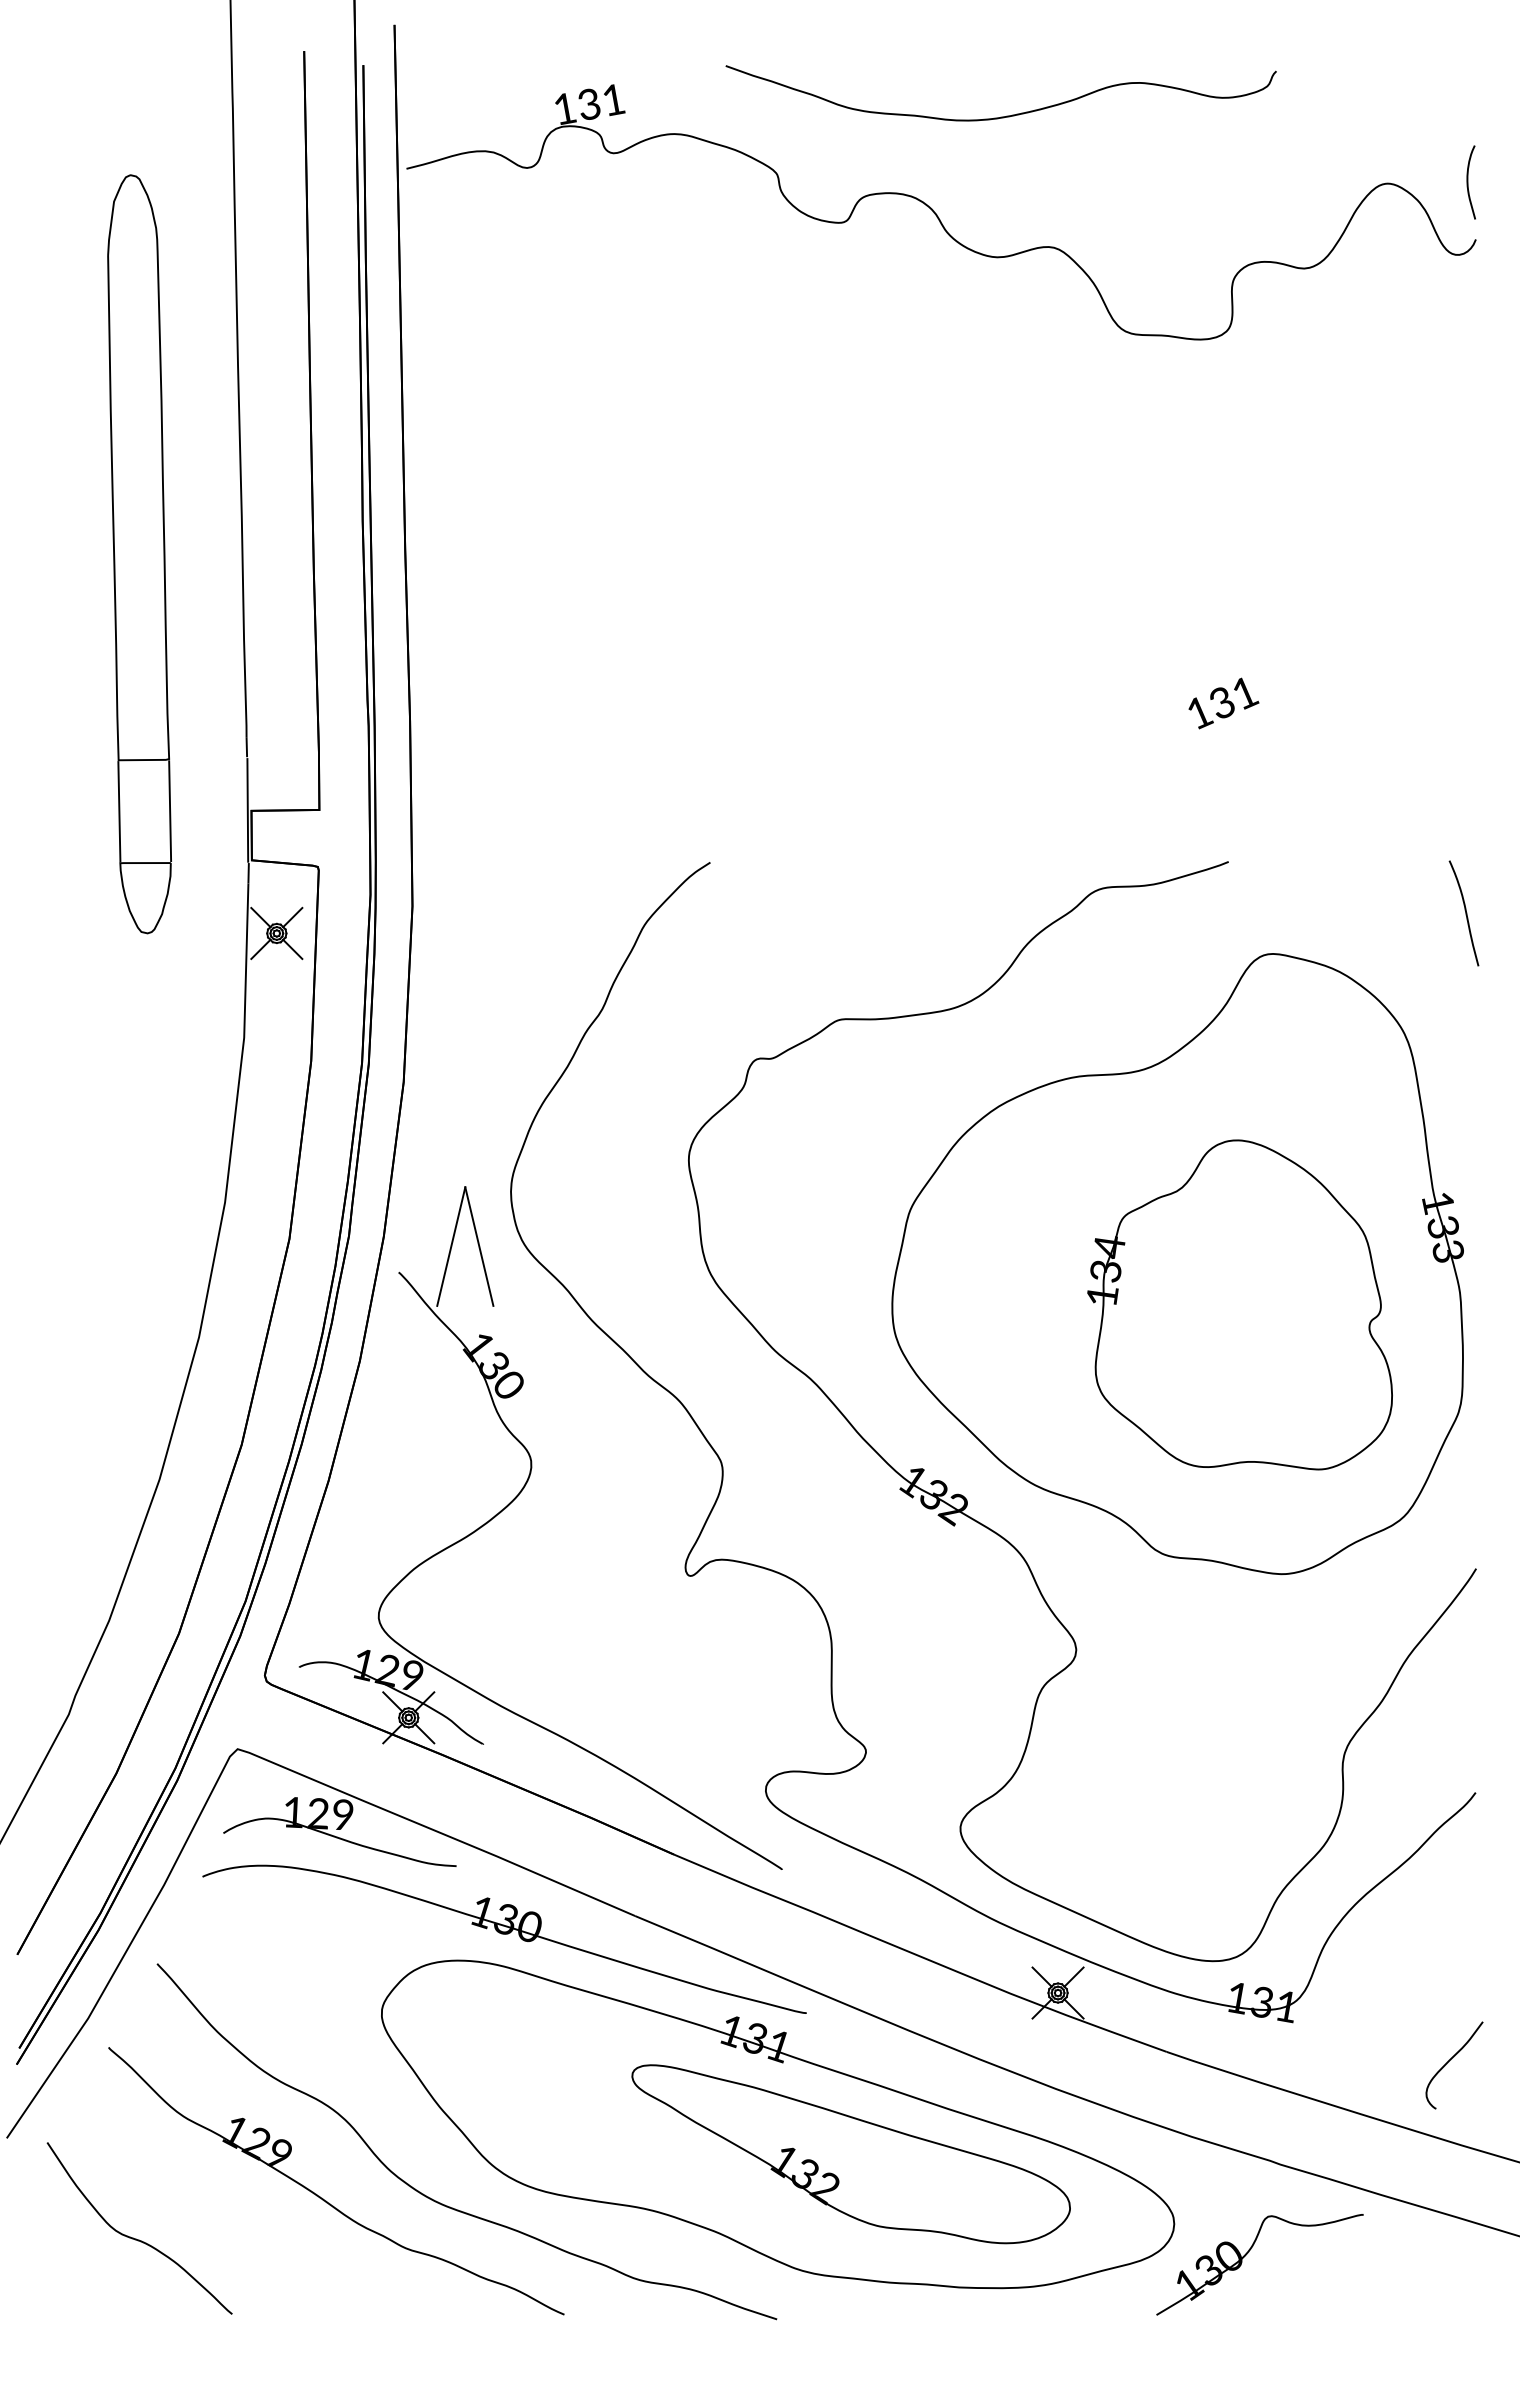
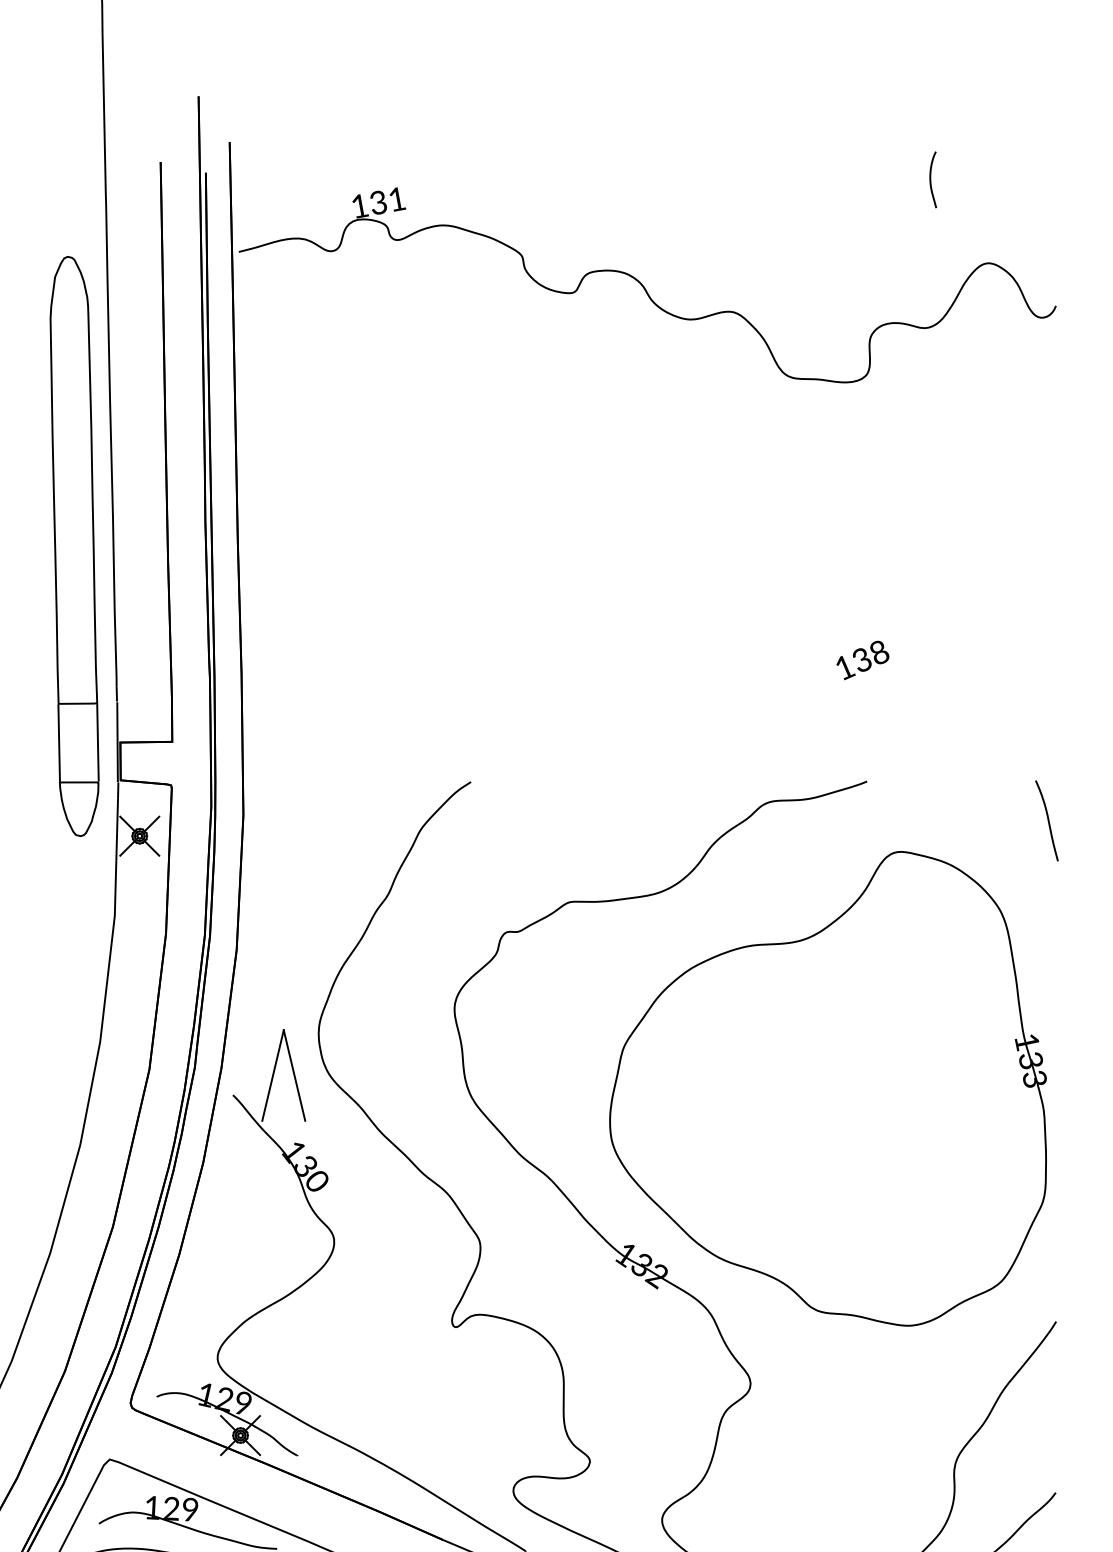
curve: (1006, 115) -> (697, 211), removed
curve: (1468, 182) -> (931, 179), moved
part: (139, 554) -> (74, 546), moved
text: (1245, 693) -> (879, 652), 131 -> 138
part: (1239, 1304) -> (875, 1119), removed

